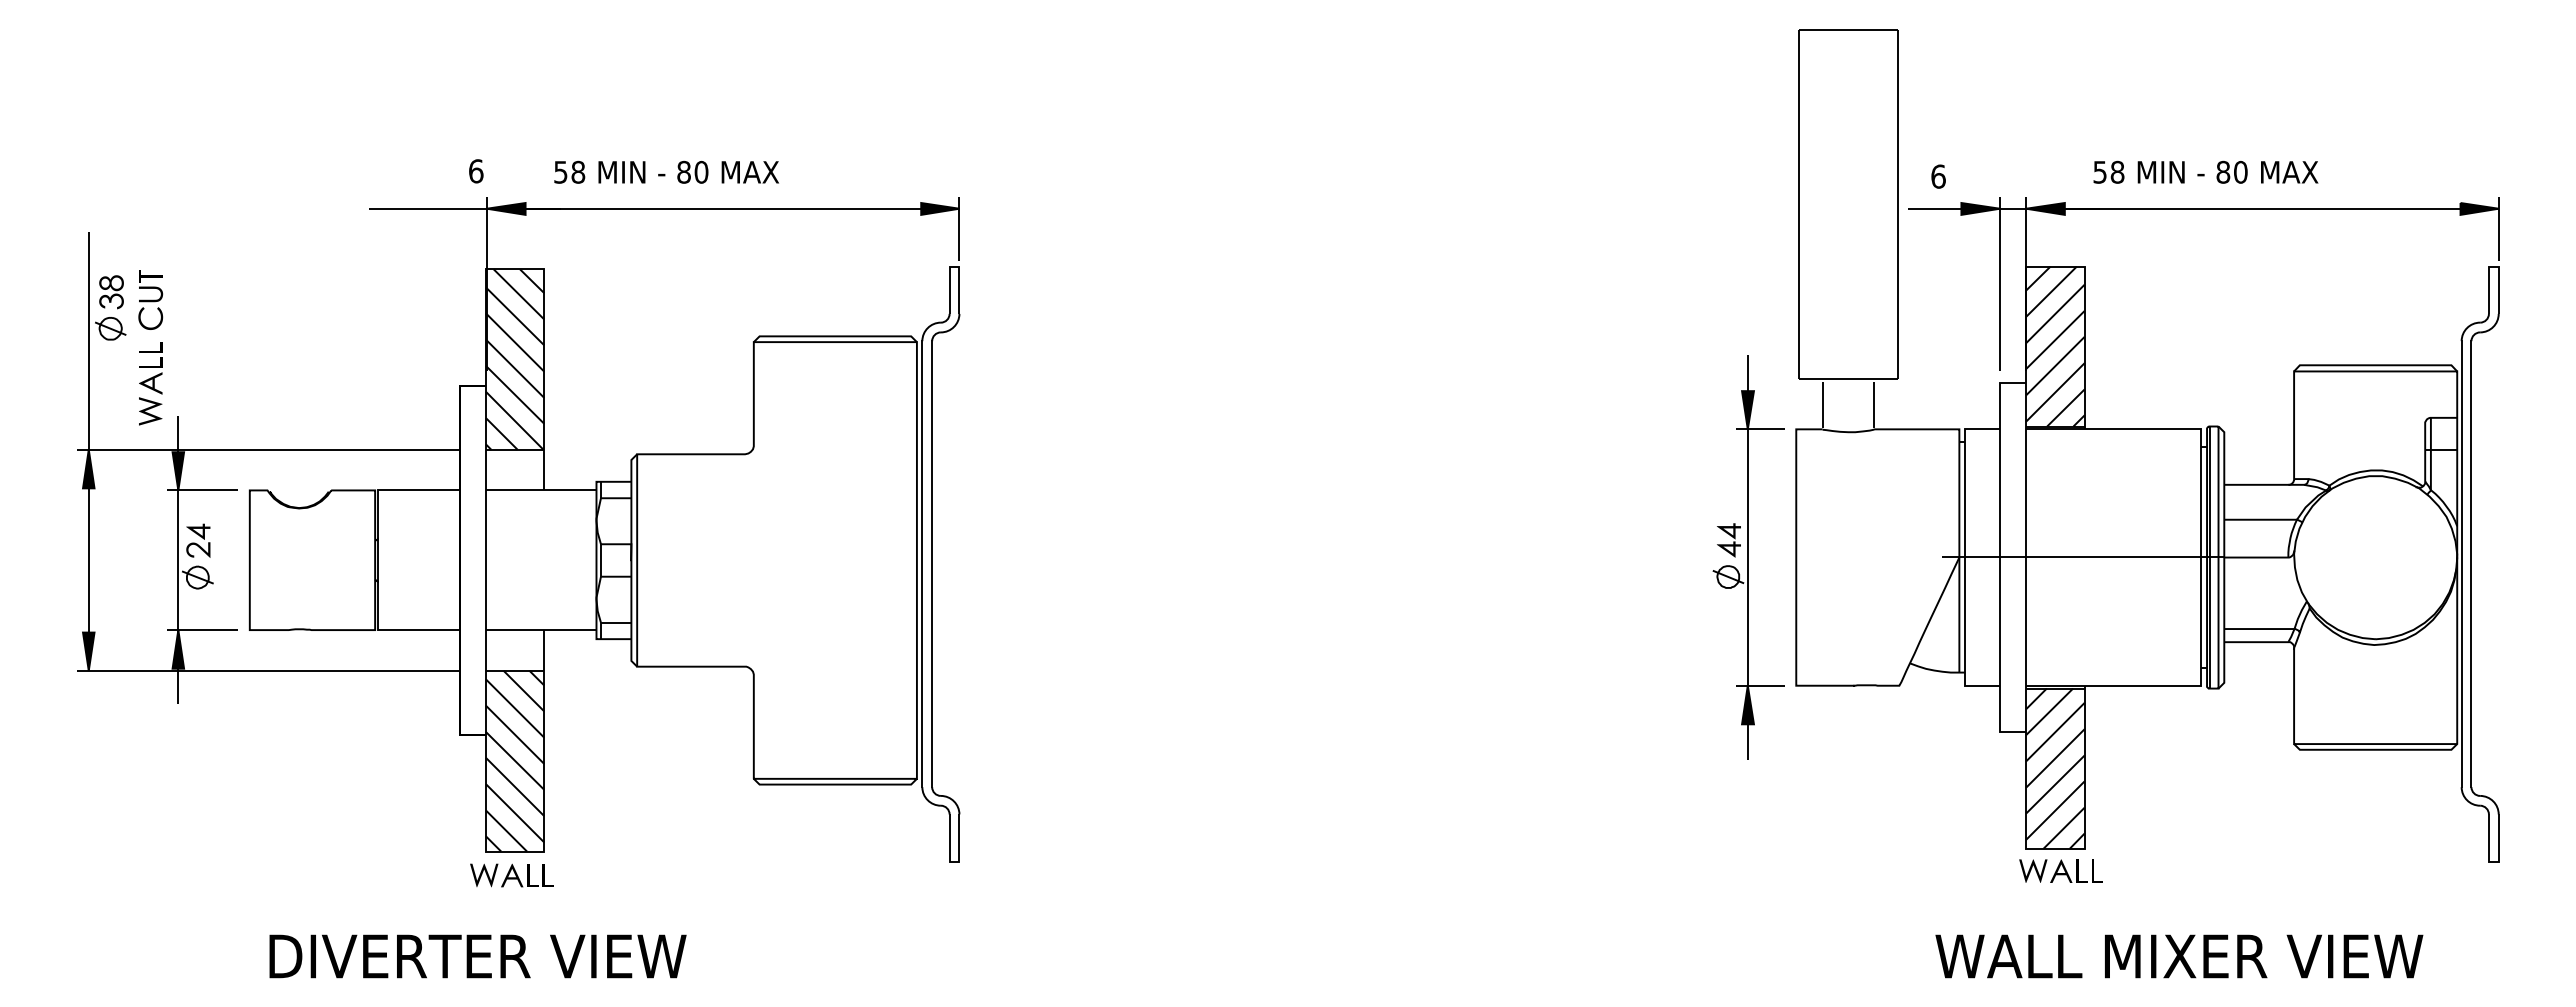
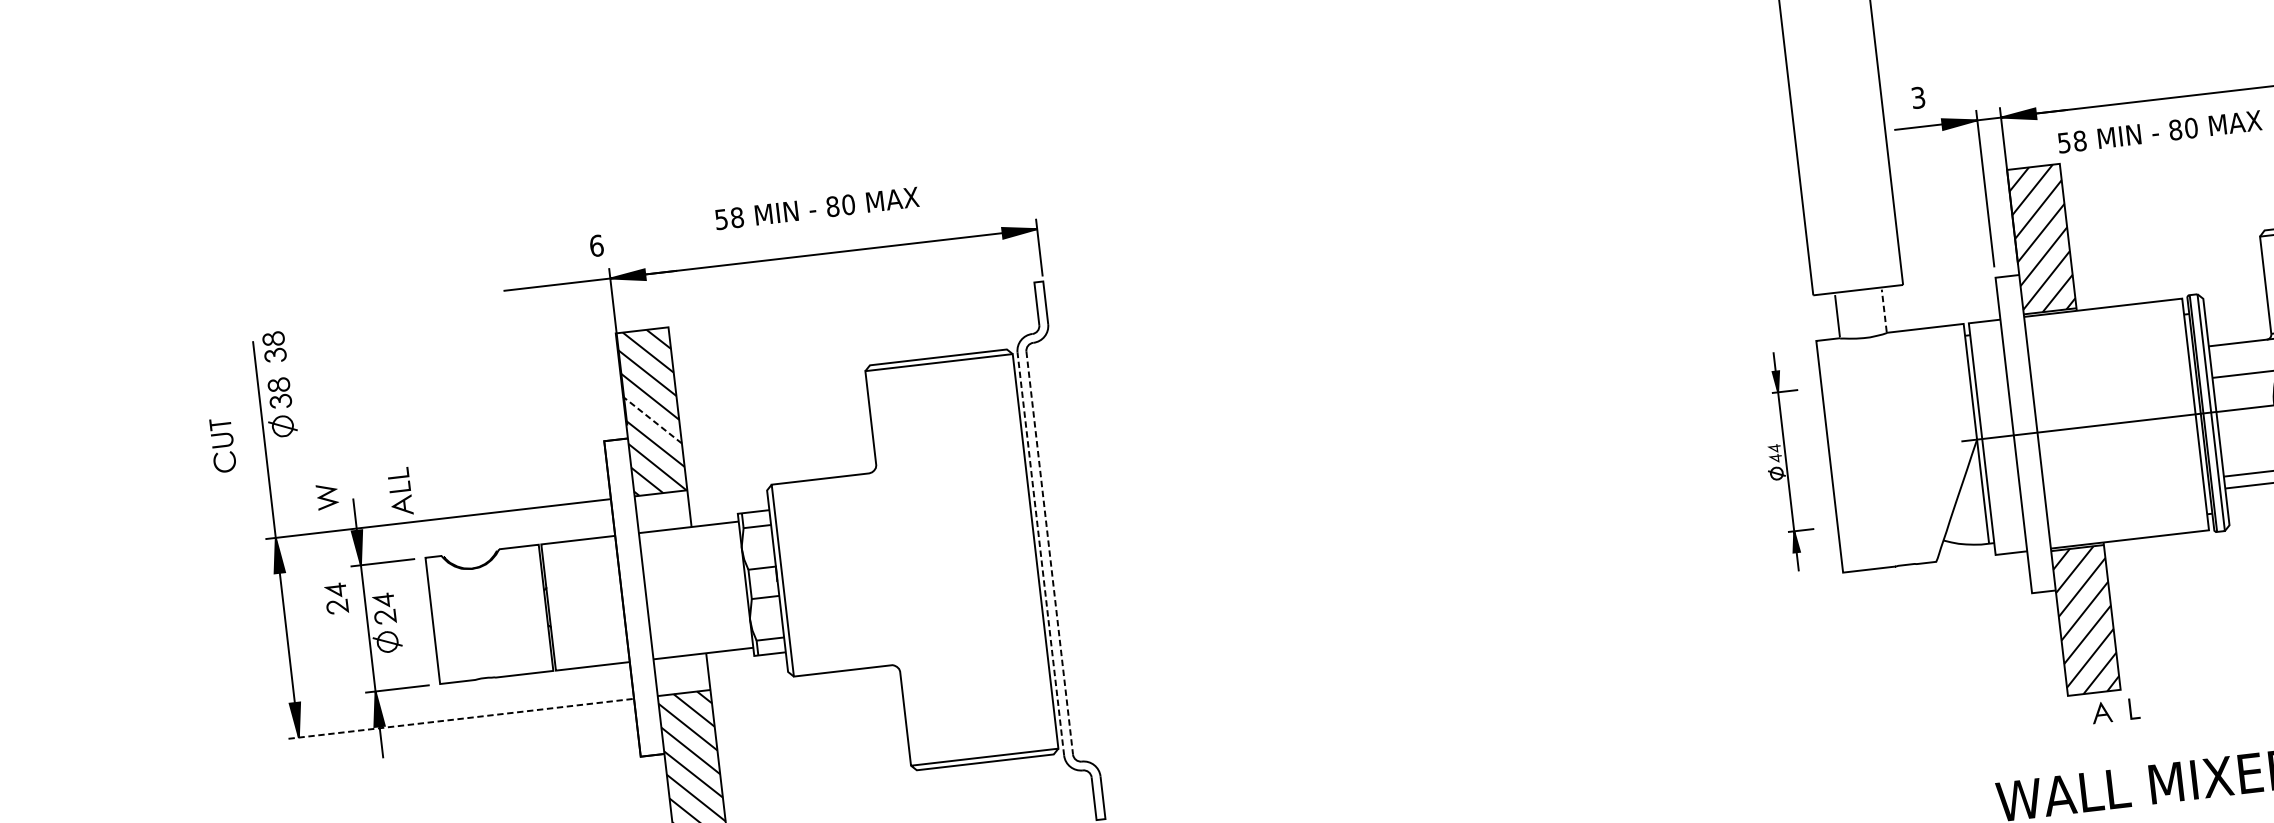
text: (666, 171) -> (816, 207), moved
text: (2205, 171) -> (2159, 131), moved
text: (1938, 176) -> (1918, 97), 6 -> 3
part: (111, 241) -> (274, 347), added
part: (150, 299) -> (222, 444), moved
part: (150, 368) -> (400, 492), moved
line: (514, 368) -> (651, 419), solid -> dashed
line: (1874, 404) -> (1884, 310), solid -> dashed
part: (147, 523) -> (336, 598), added
part: (1748, 557) -> (1786, 461), size x0.6
line: (922, 563) -> (1040, 553), solid -> dashed
line: (932, 564) -> (1050, 553), solid -> dashed
line: (269, 670) -> (462, 718), solid -> dashed
fill: (2033, 871) -> (2076, 715), removed
fill: (2081, 871) -> (2120, 710), removed

